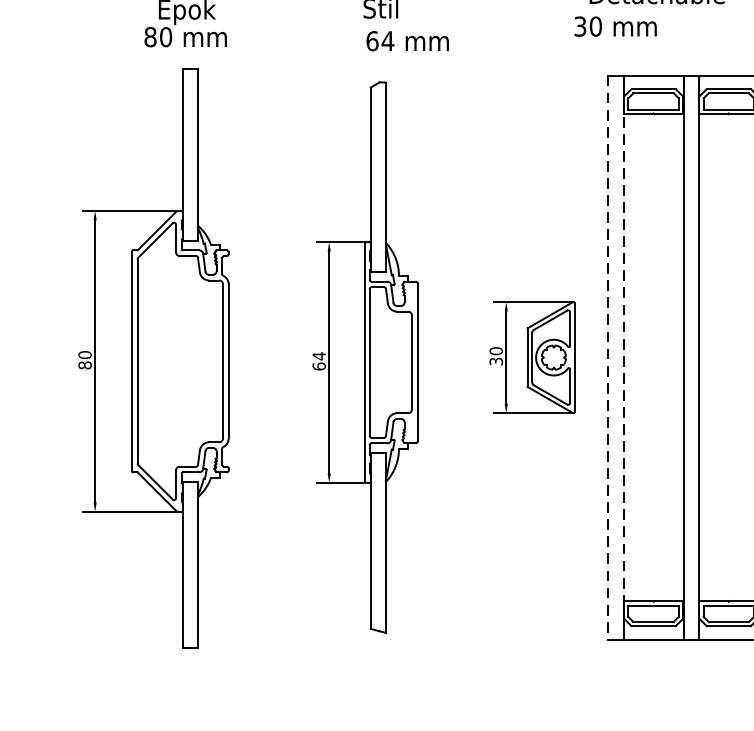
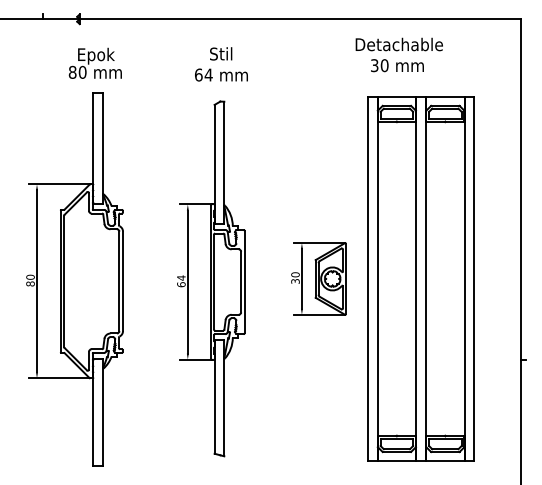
text: (615, 26) -> (397, 65), moved
text: (407, 40) -> (221, 74), moved
line: (608, 356) -> (367, 278), dashed -> solid
line: (623, 356) -> (377, 278), dashed -> solid

